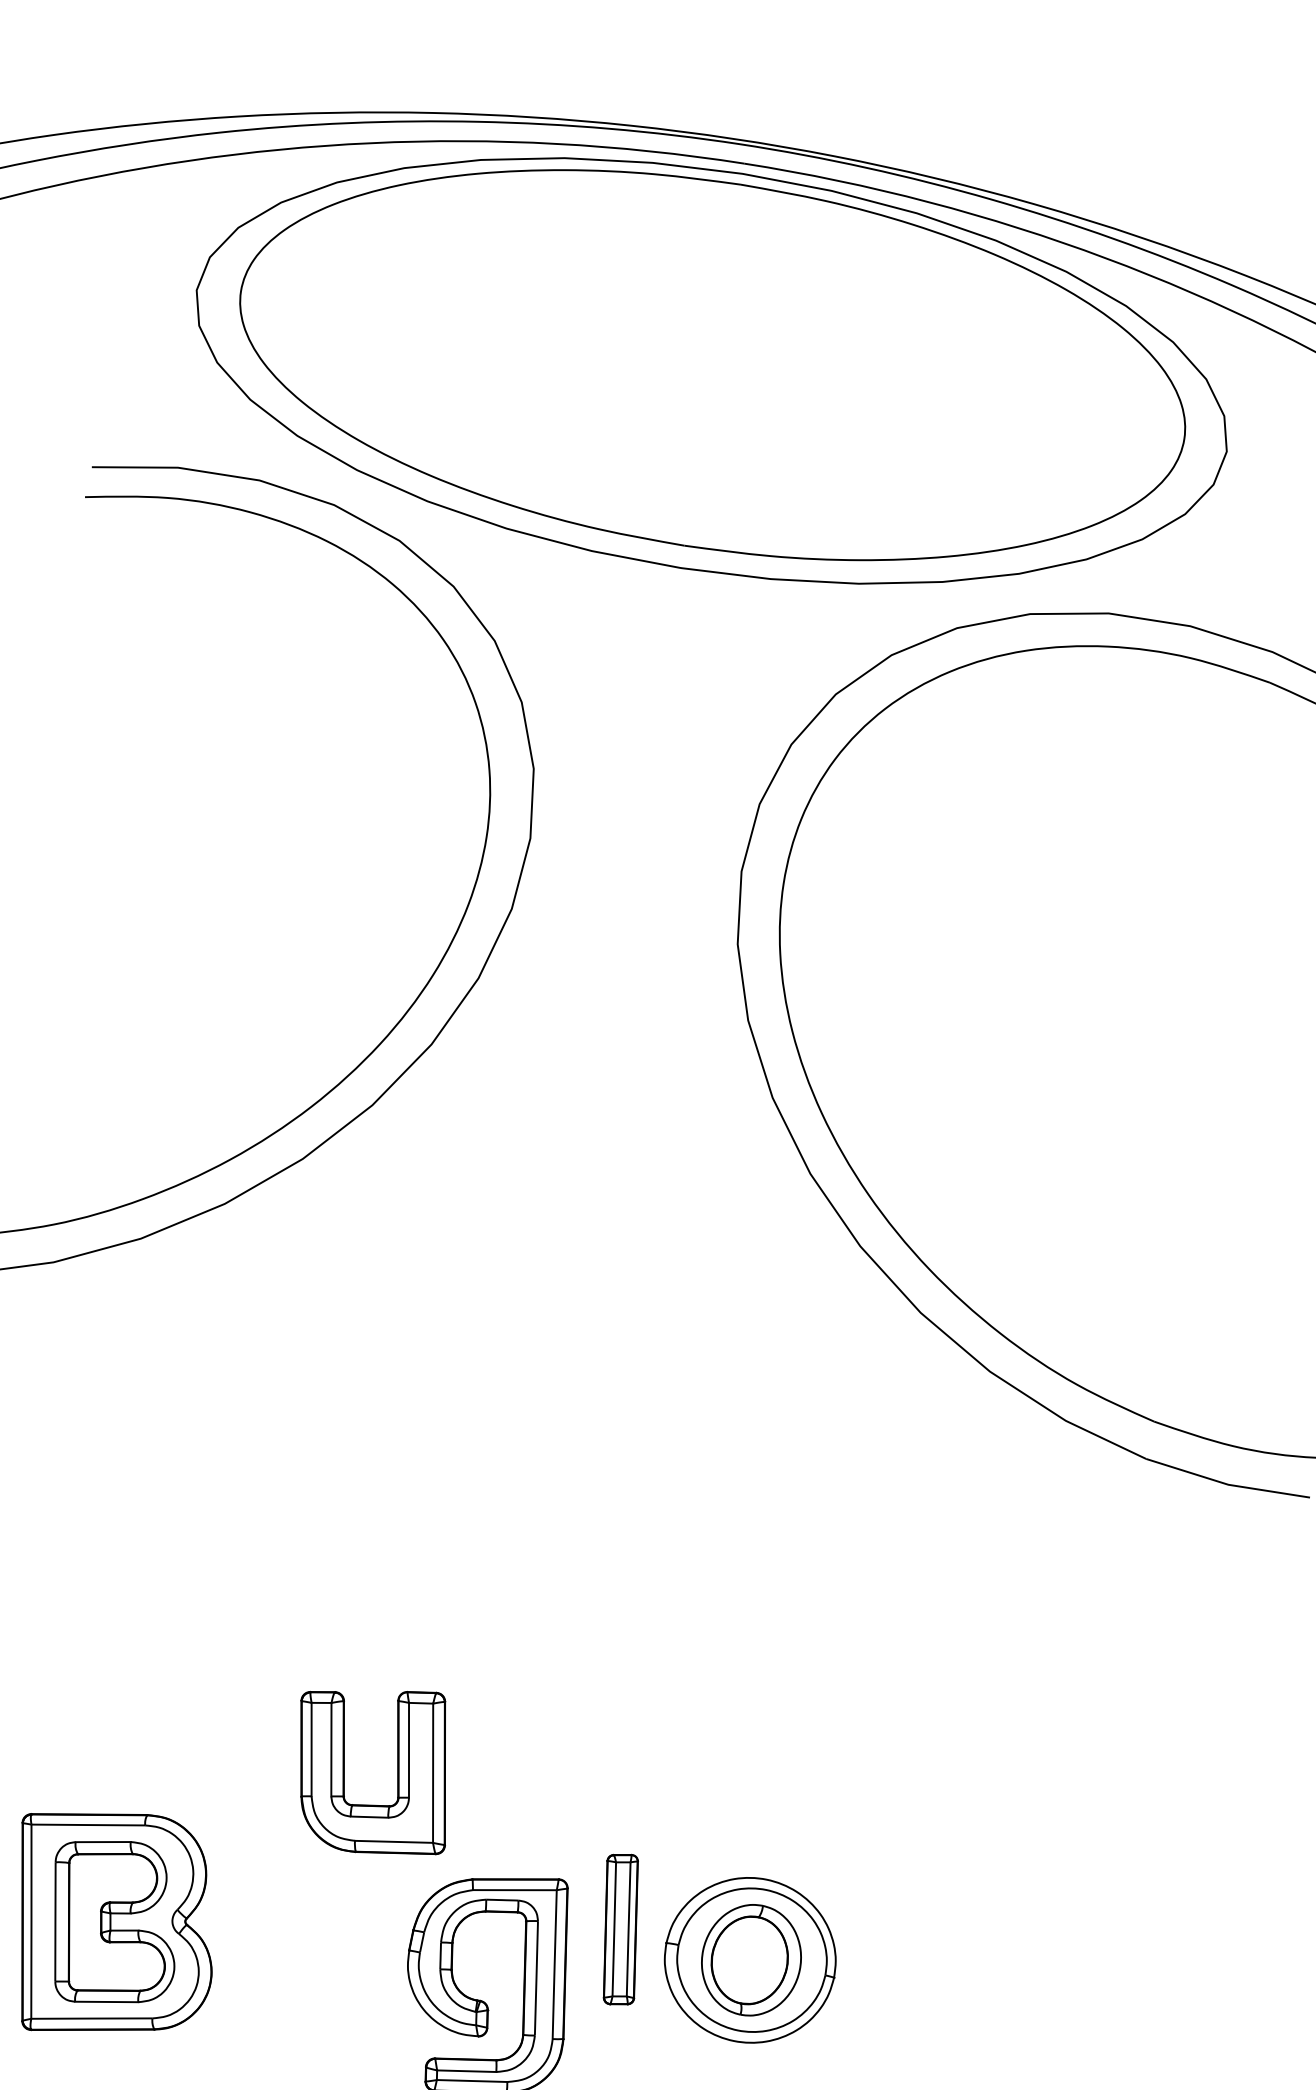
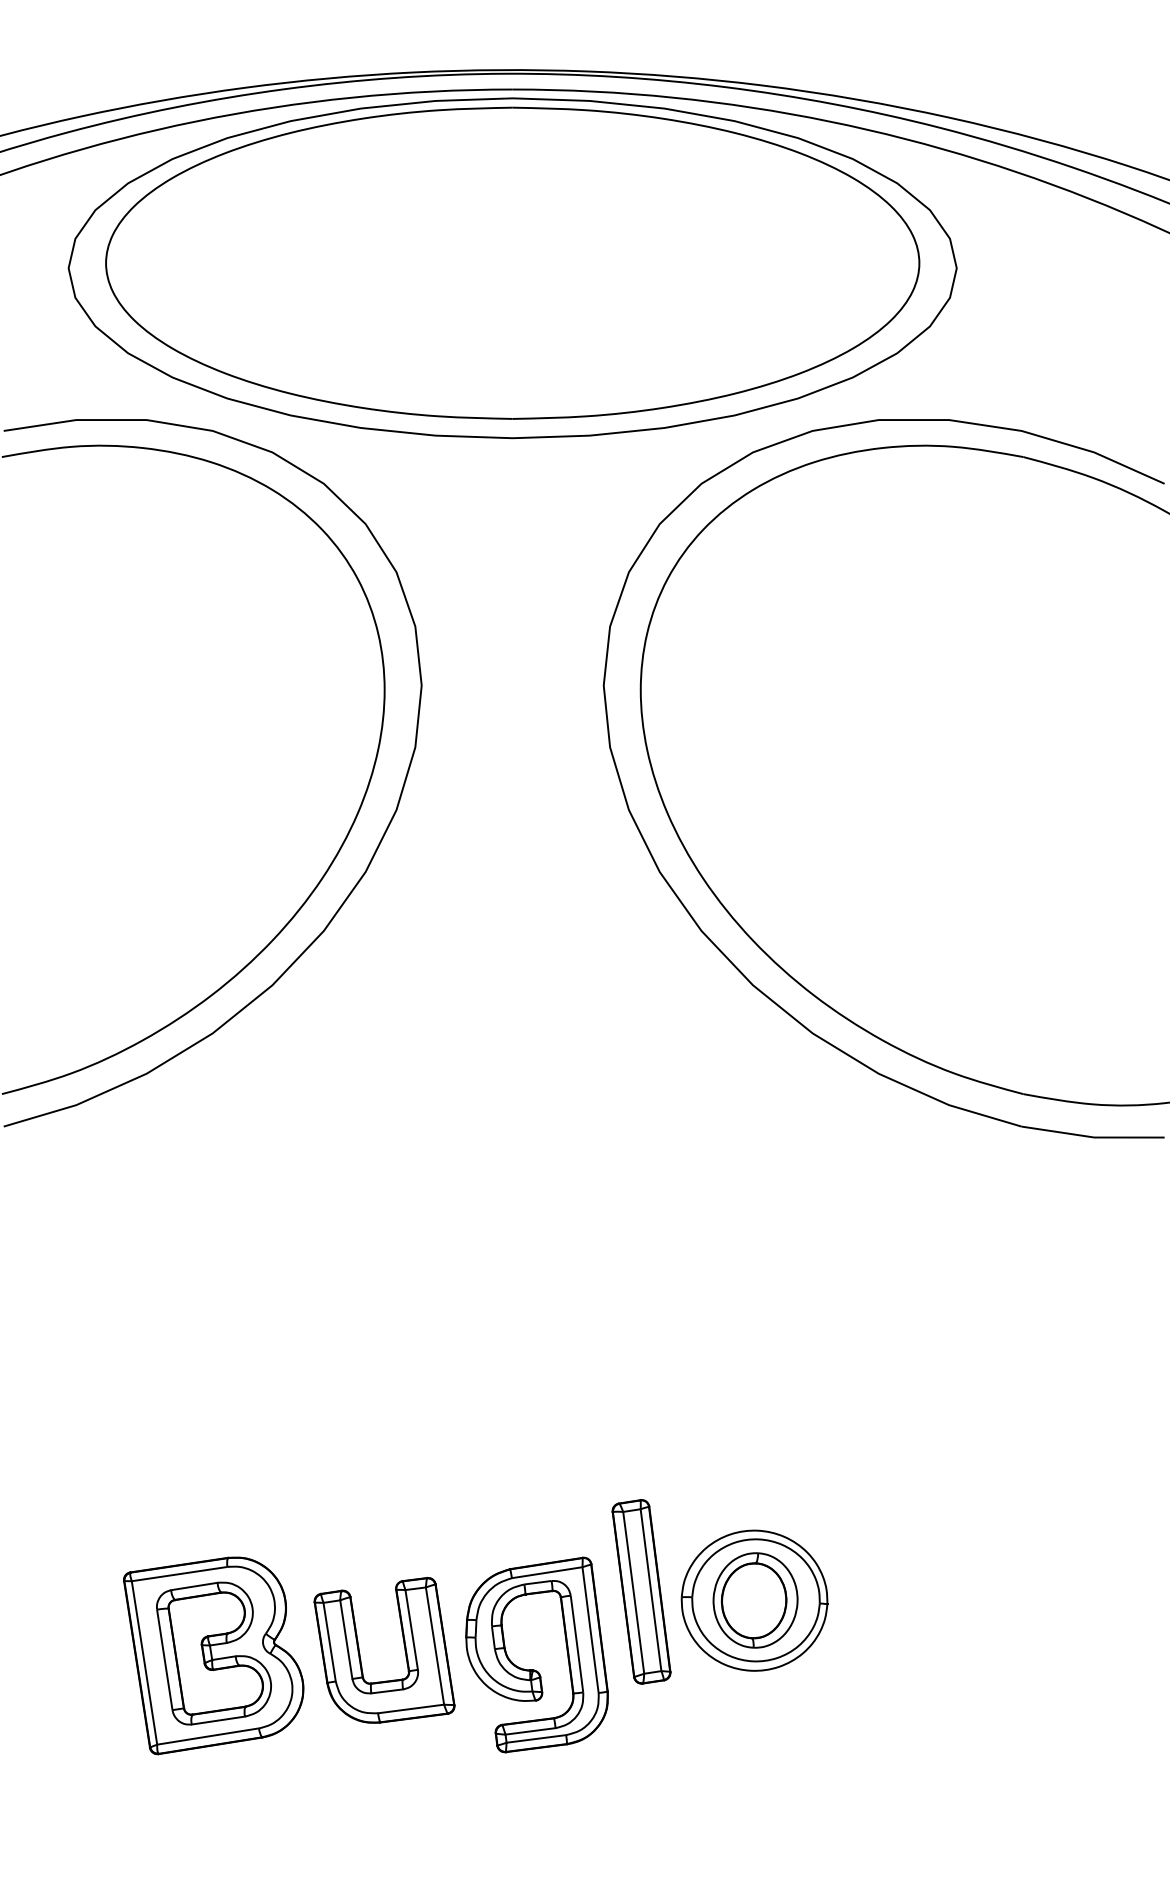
part: (396, 1765) -> (403, 1644), moved
part: (620, 1929) -> (641, 1591), size x1.43

